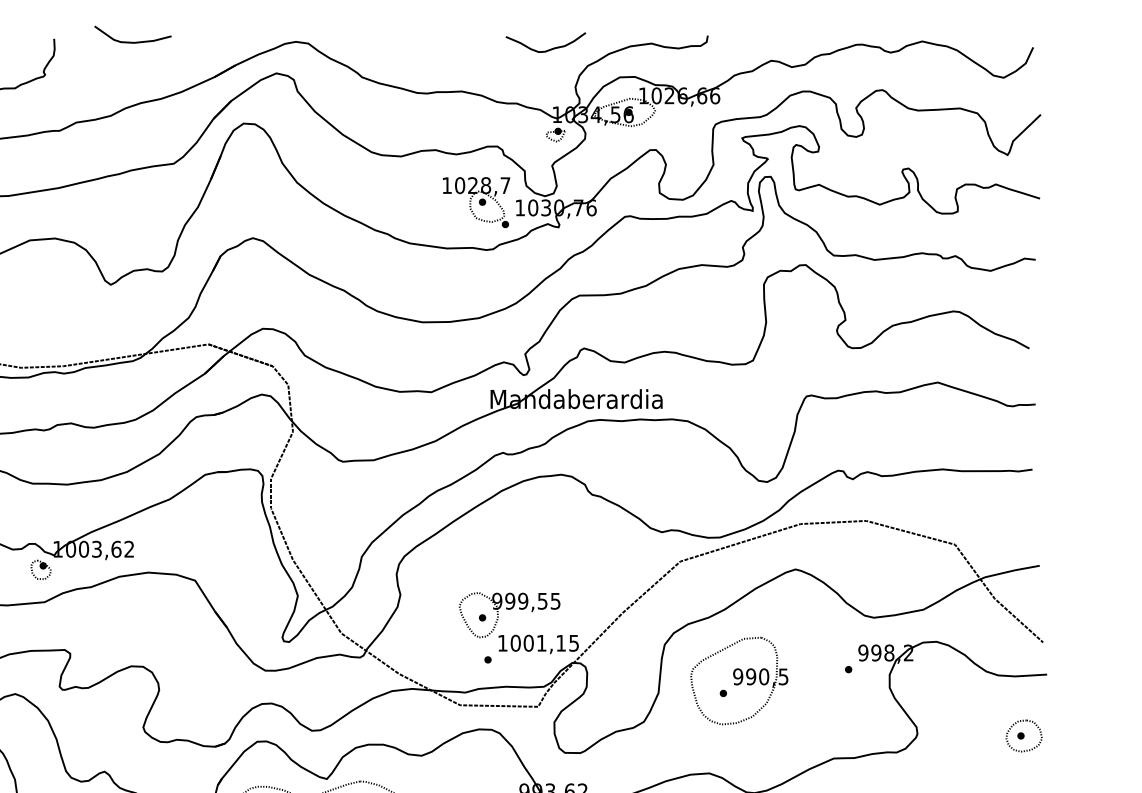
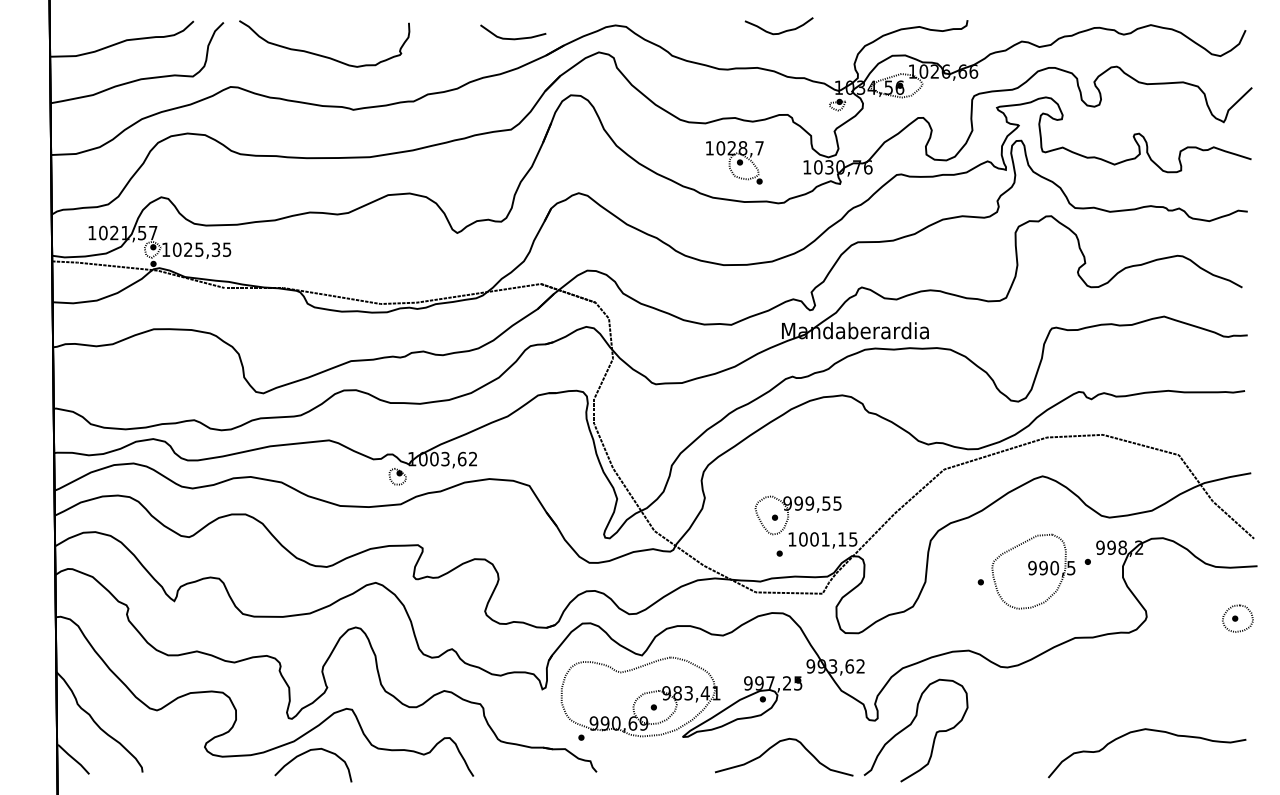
curve: (133, 41) -> (513, 38), moved
curve: (548, 48) -> (781, 31), moved
part: (476, 202) -> (734, 162), moved
part: (739, 680) -> (1033, 571), moved

